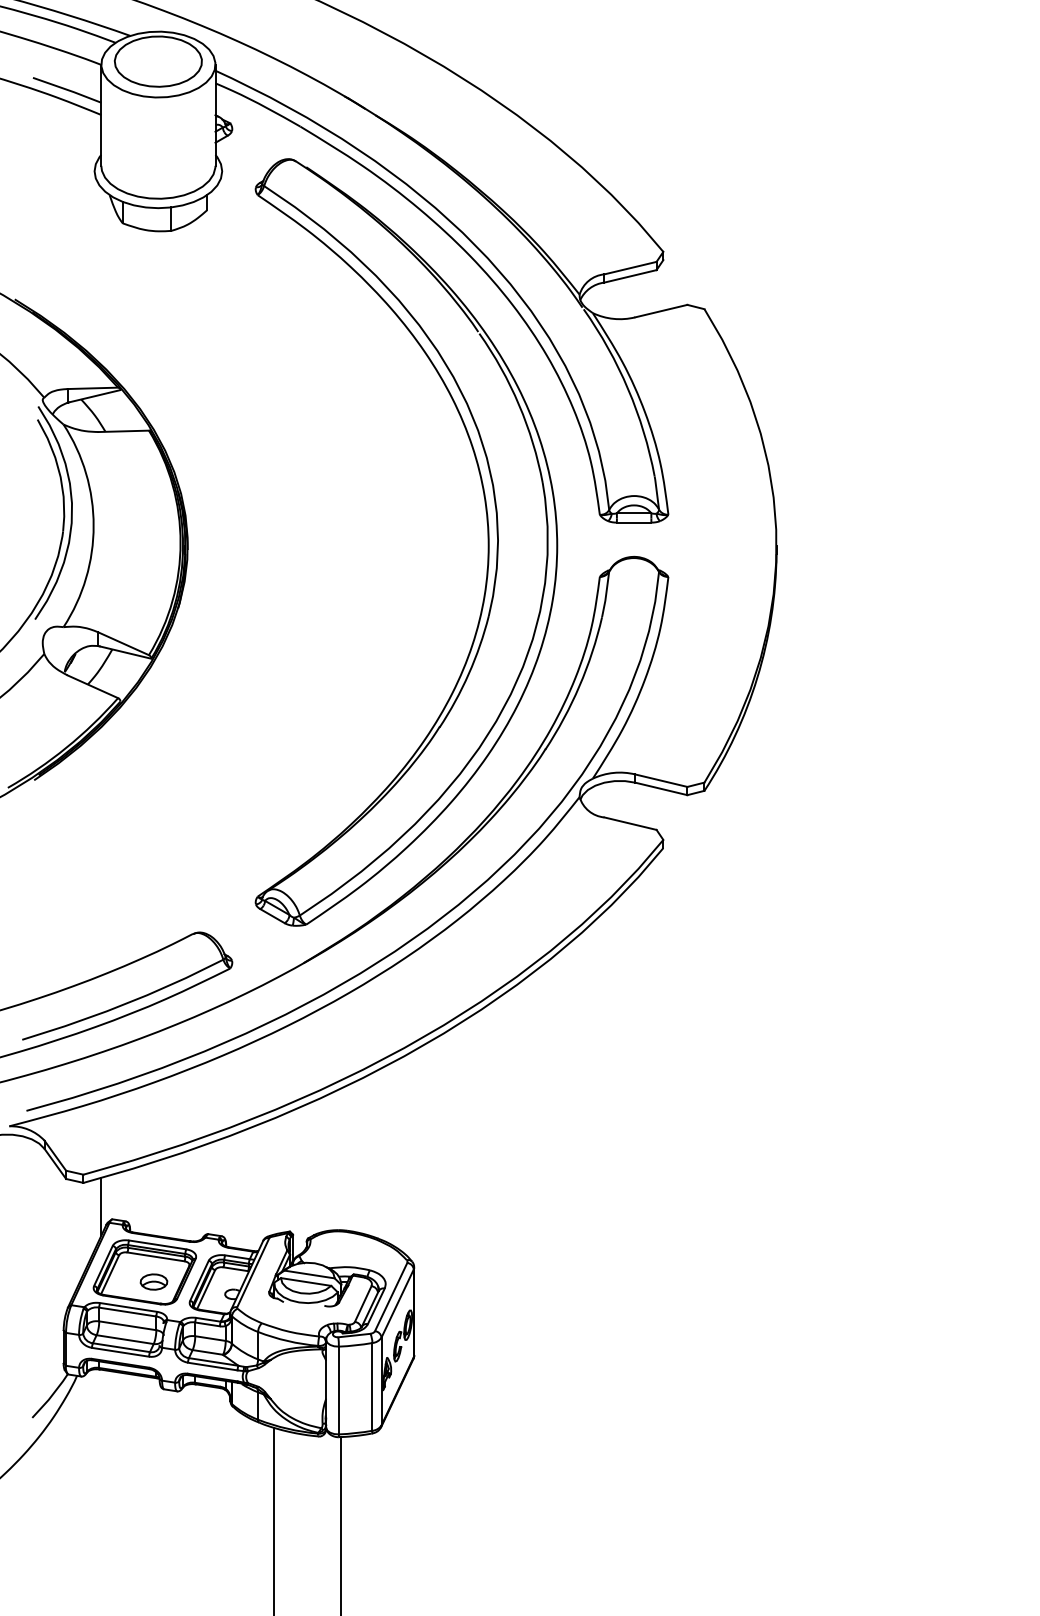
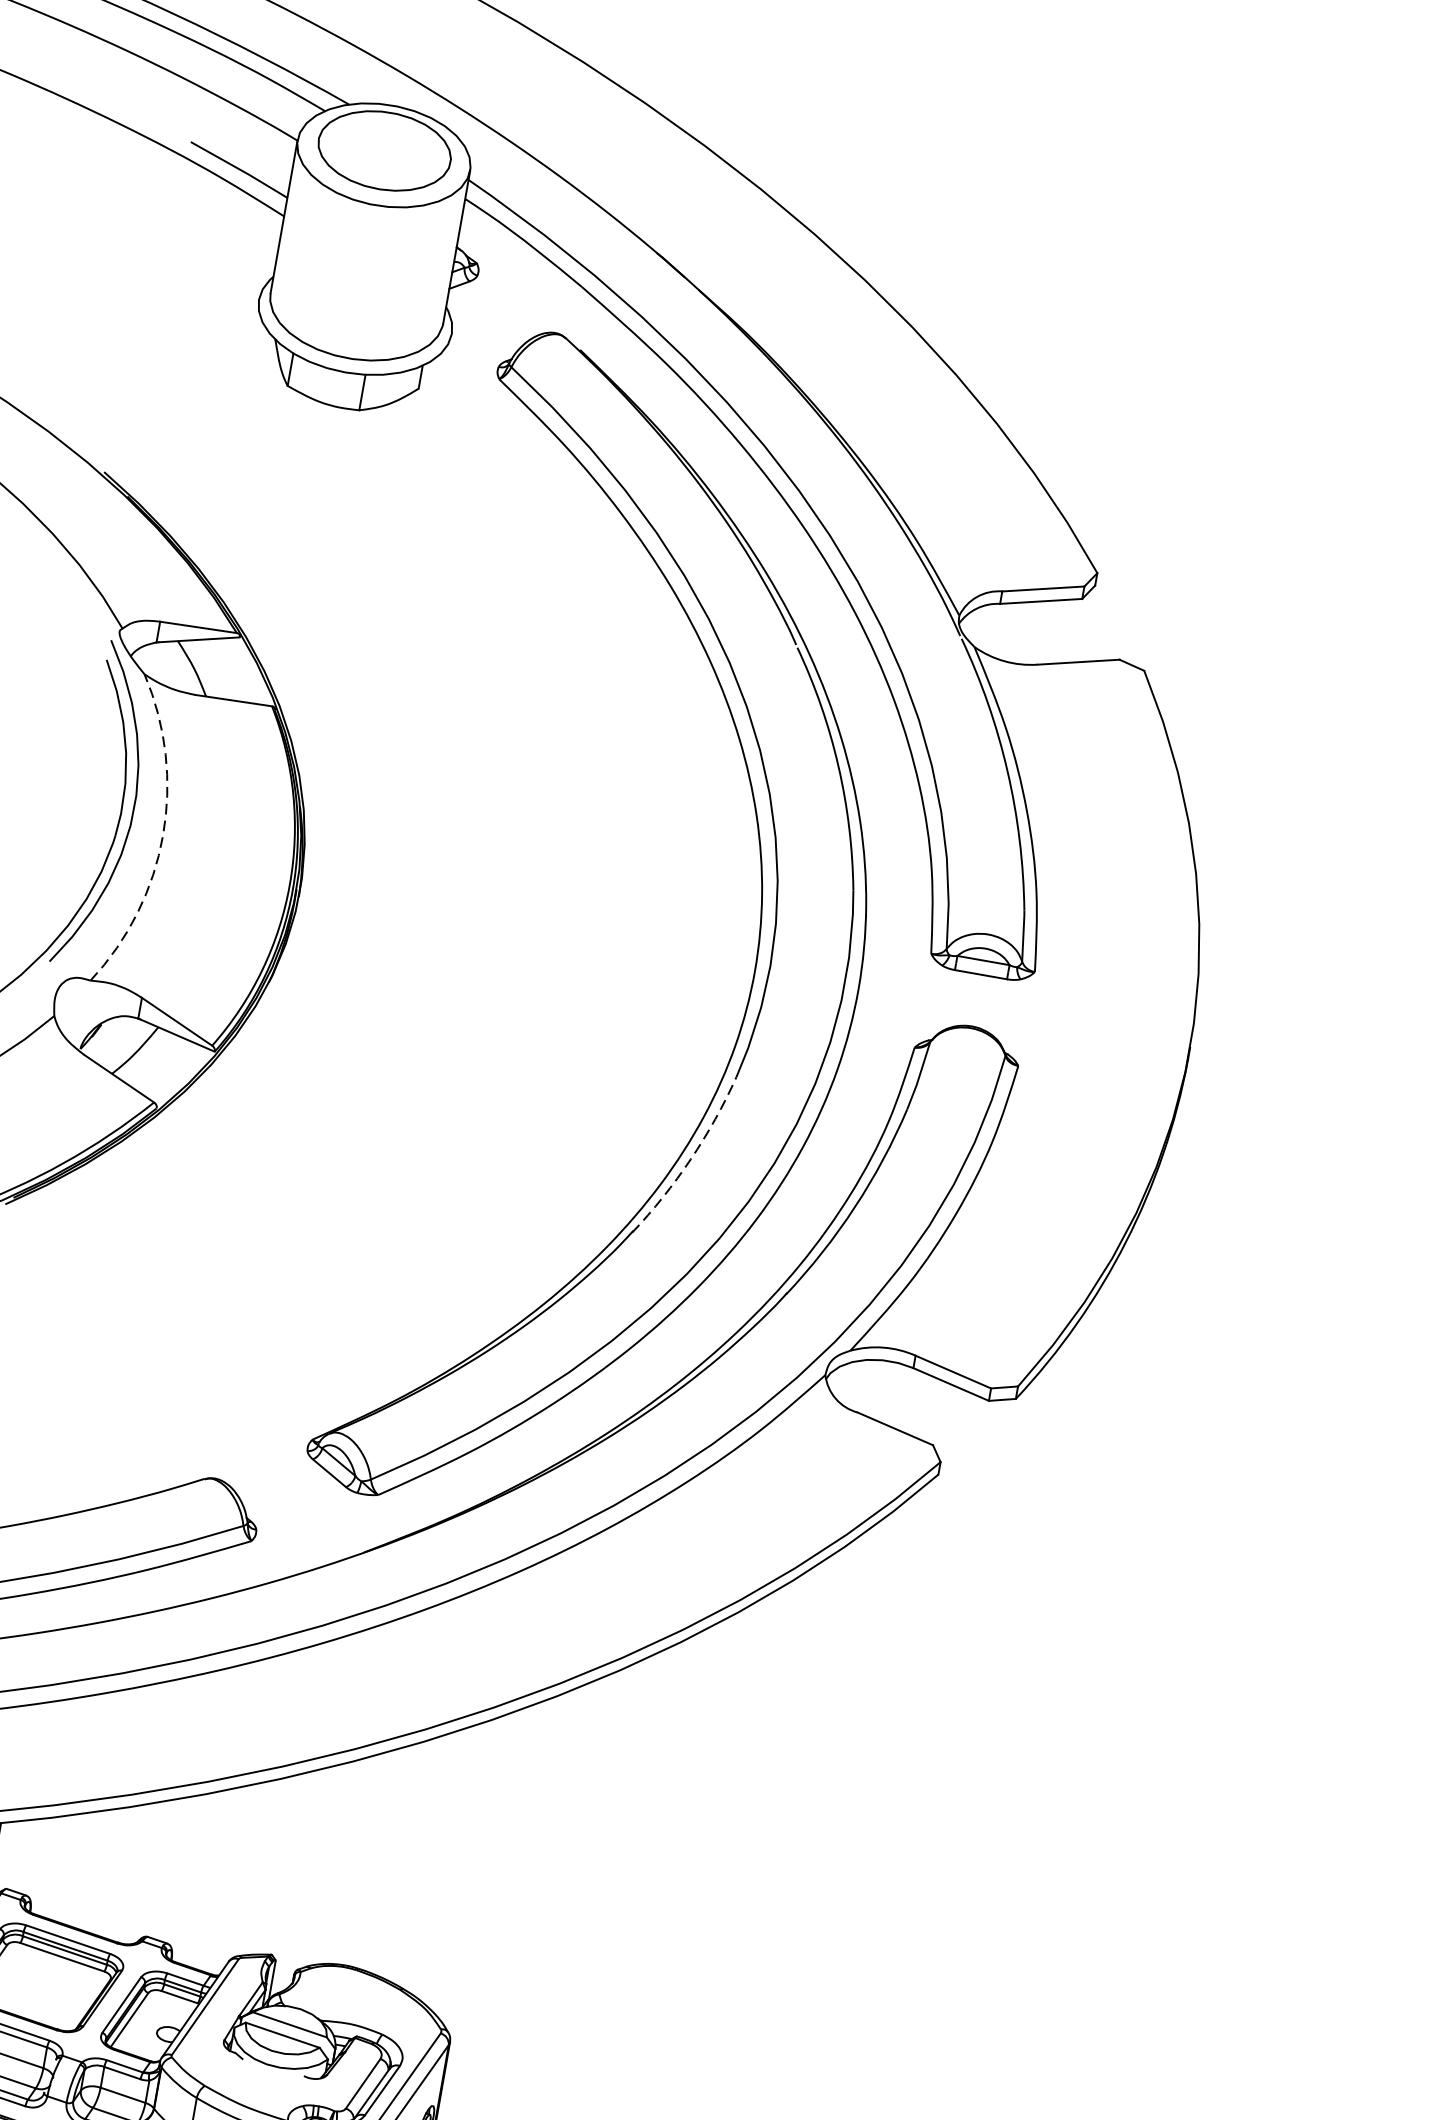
arc: (93, 525) -> (162, 834), solid -> dashed
arc: (468, 673) -> (690, 1158), solid -> dashed
part: (153, 1281) -> (52, 1993), removed

